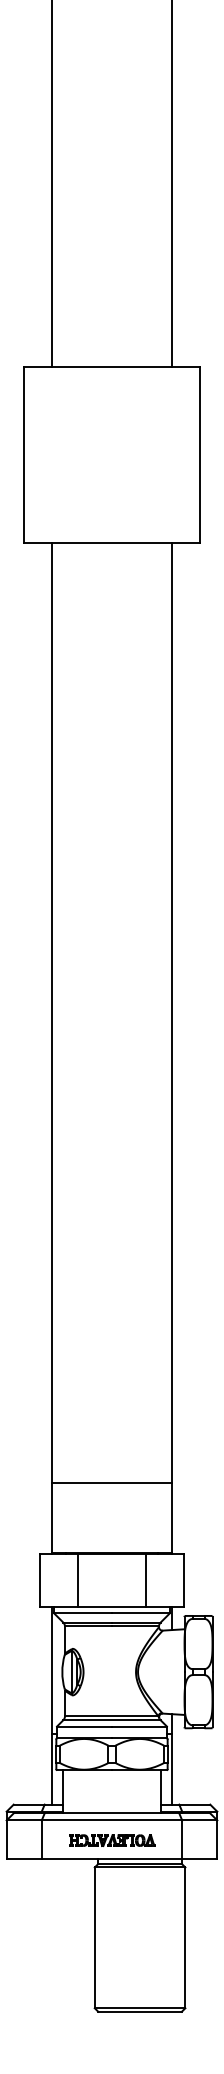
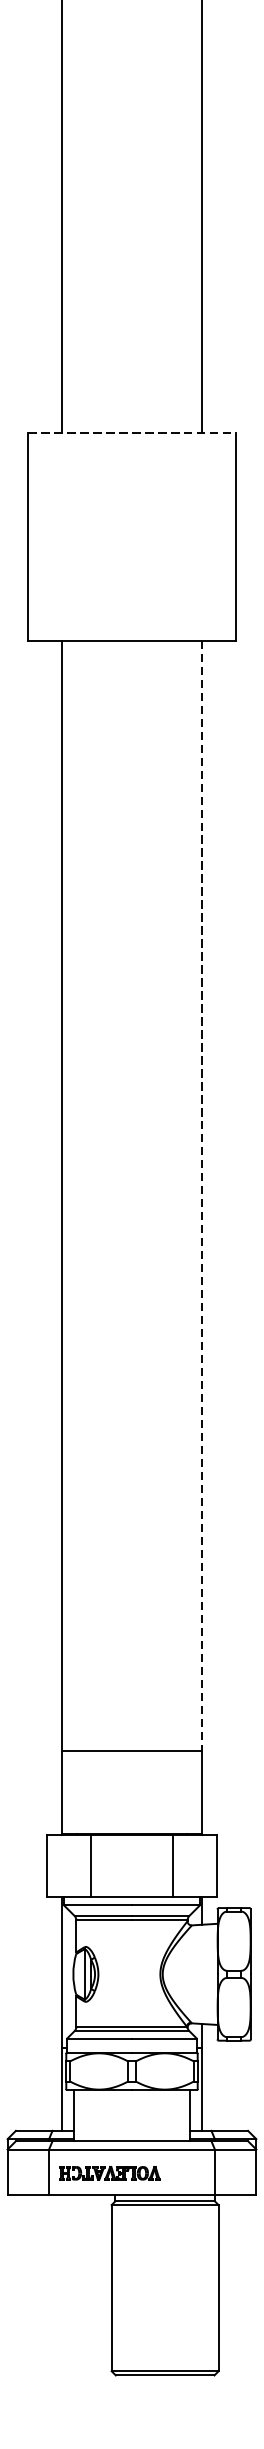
line: (111, 367) -> (131, 434), solid -> dashed
line: (171, 1013) -> (202, 1196), solid -> dashed
part: (112, 1840) -> (110, 2173), moved

